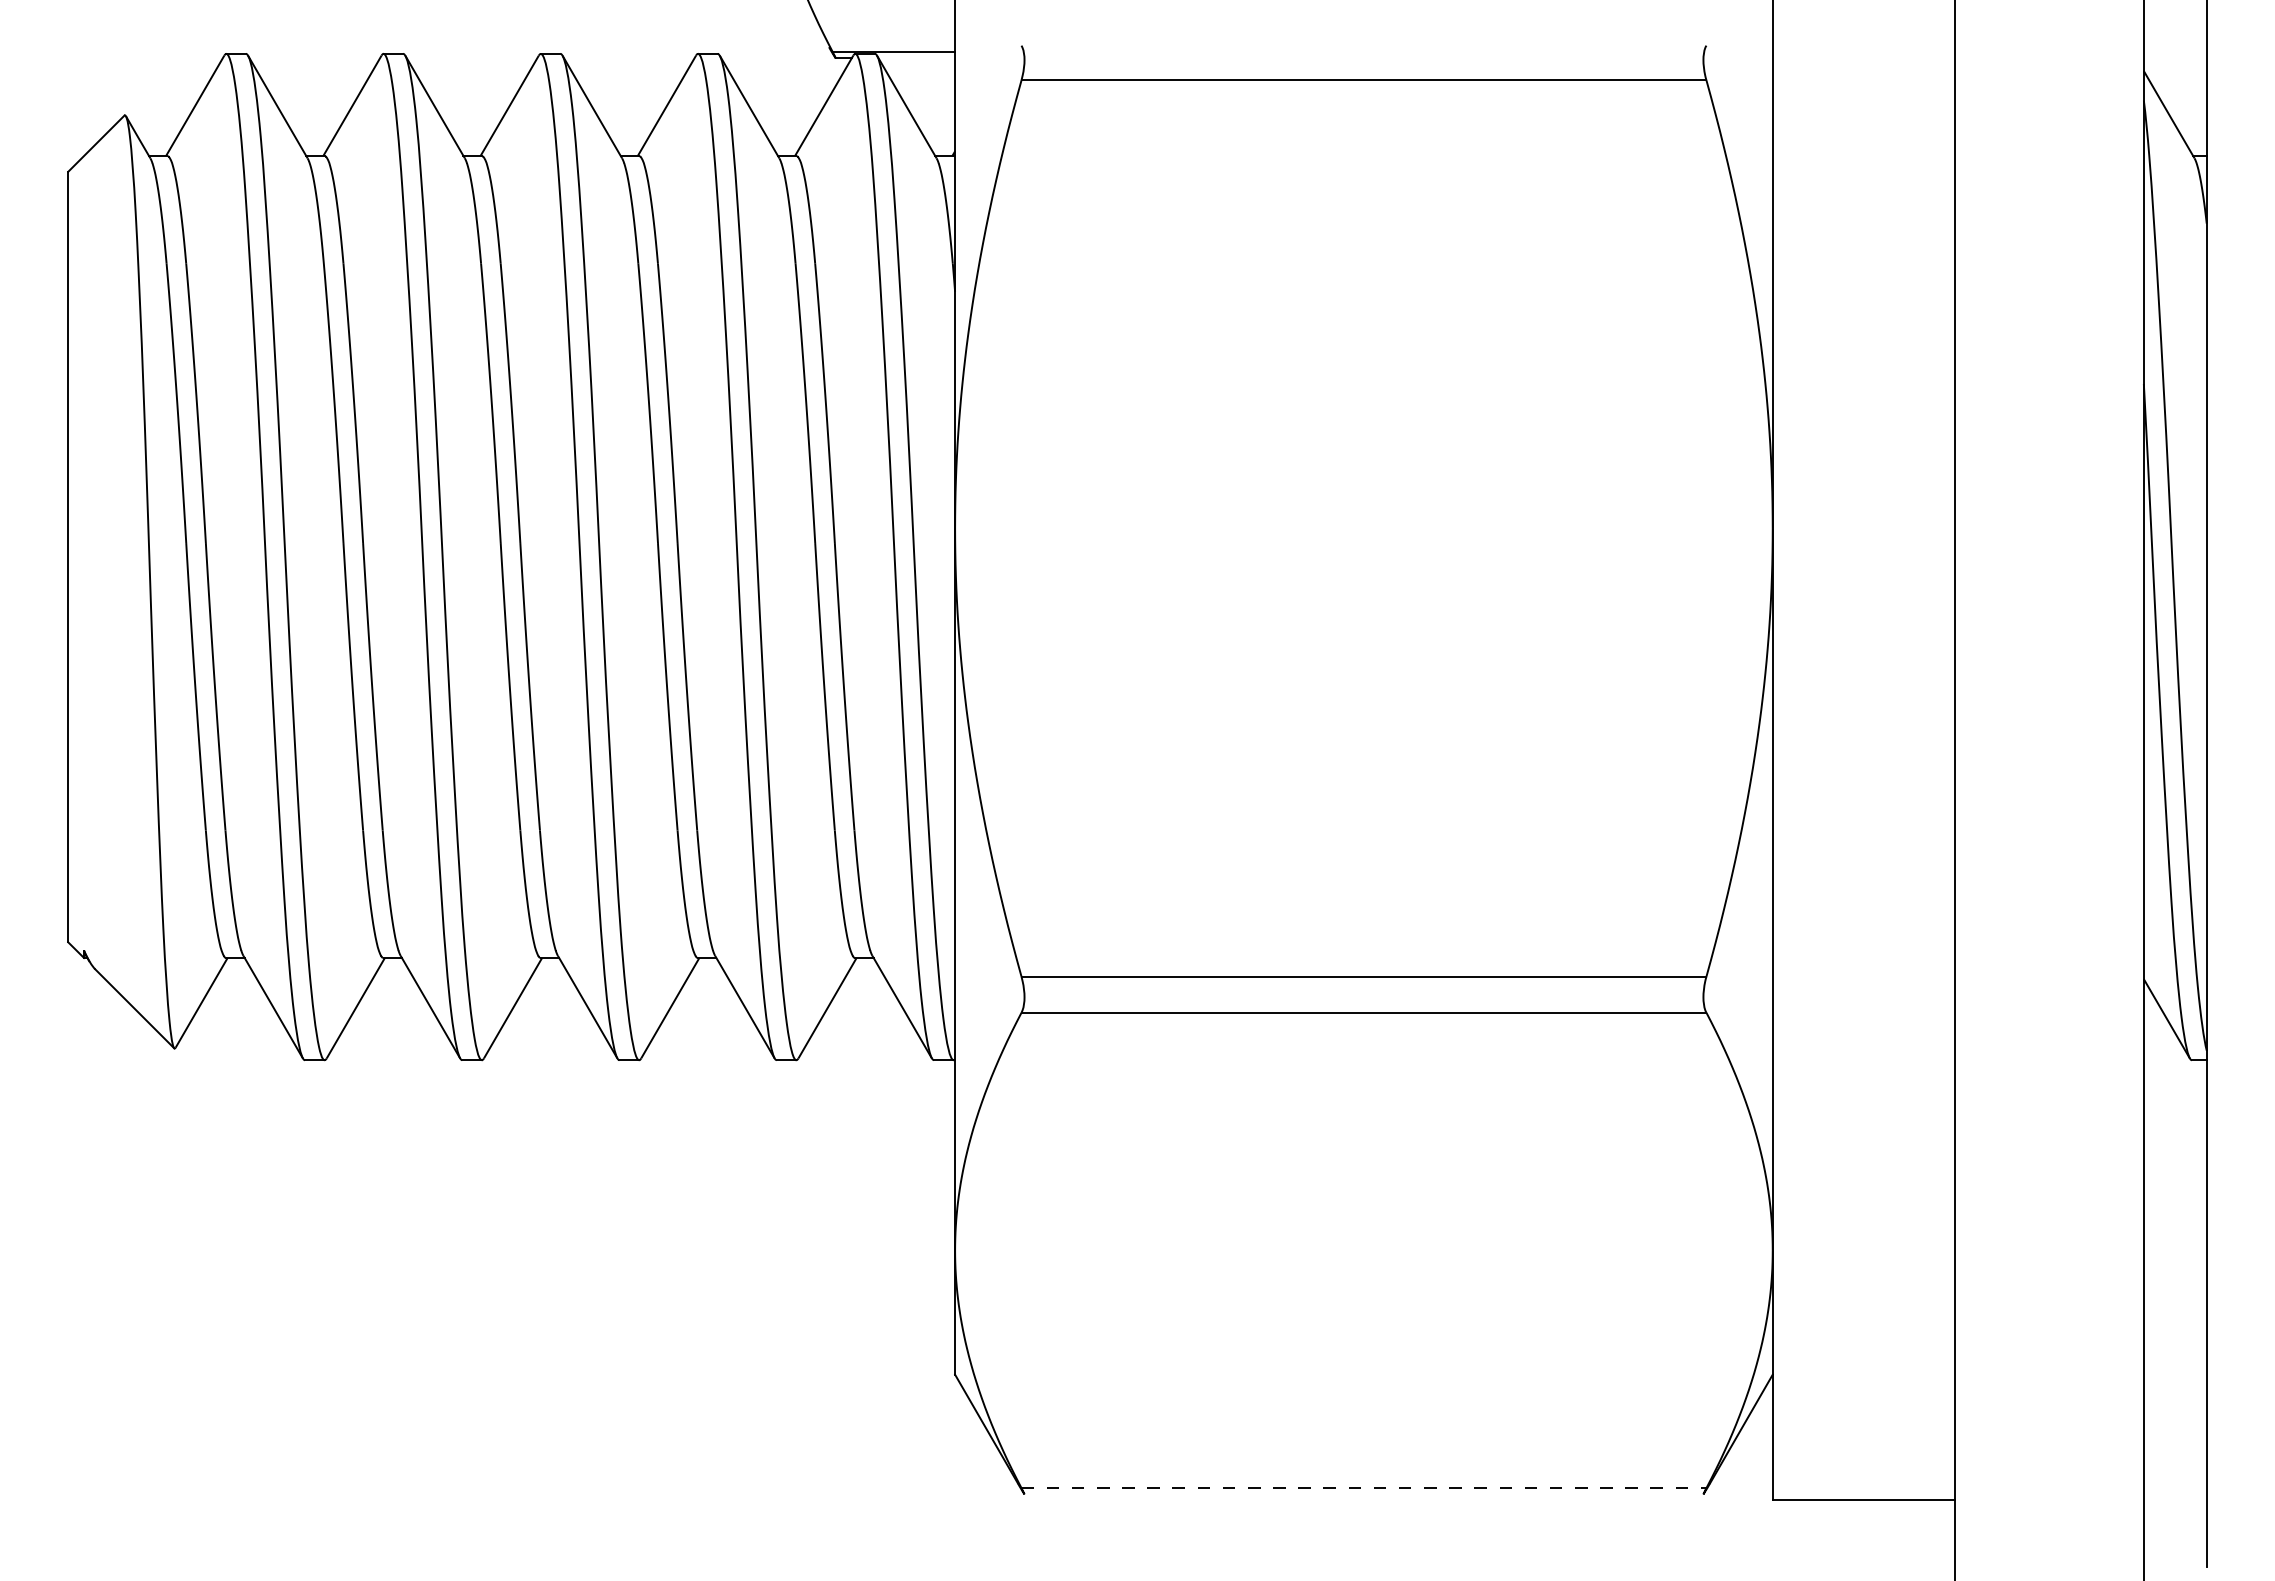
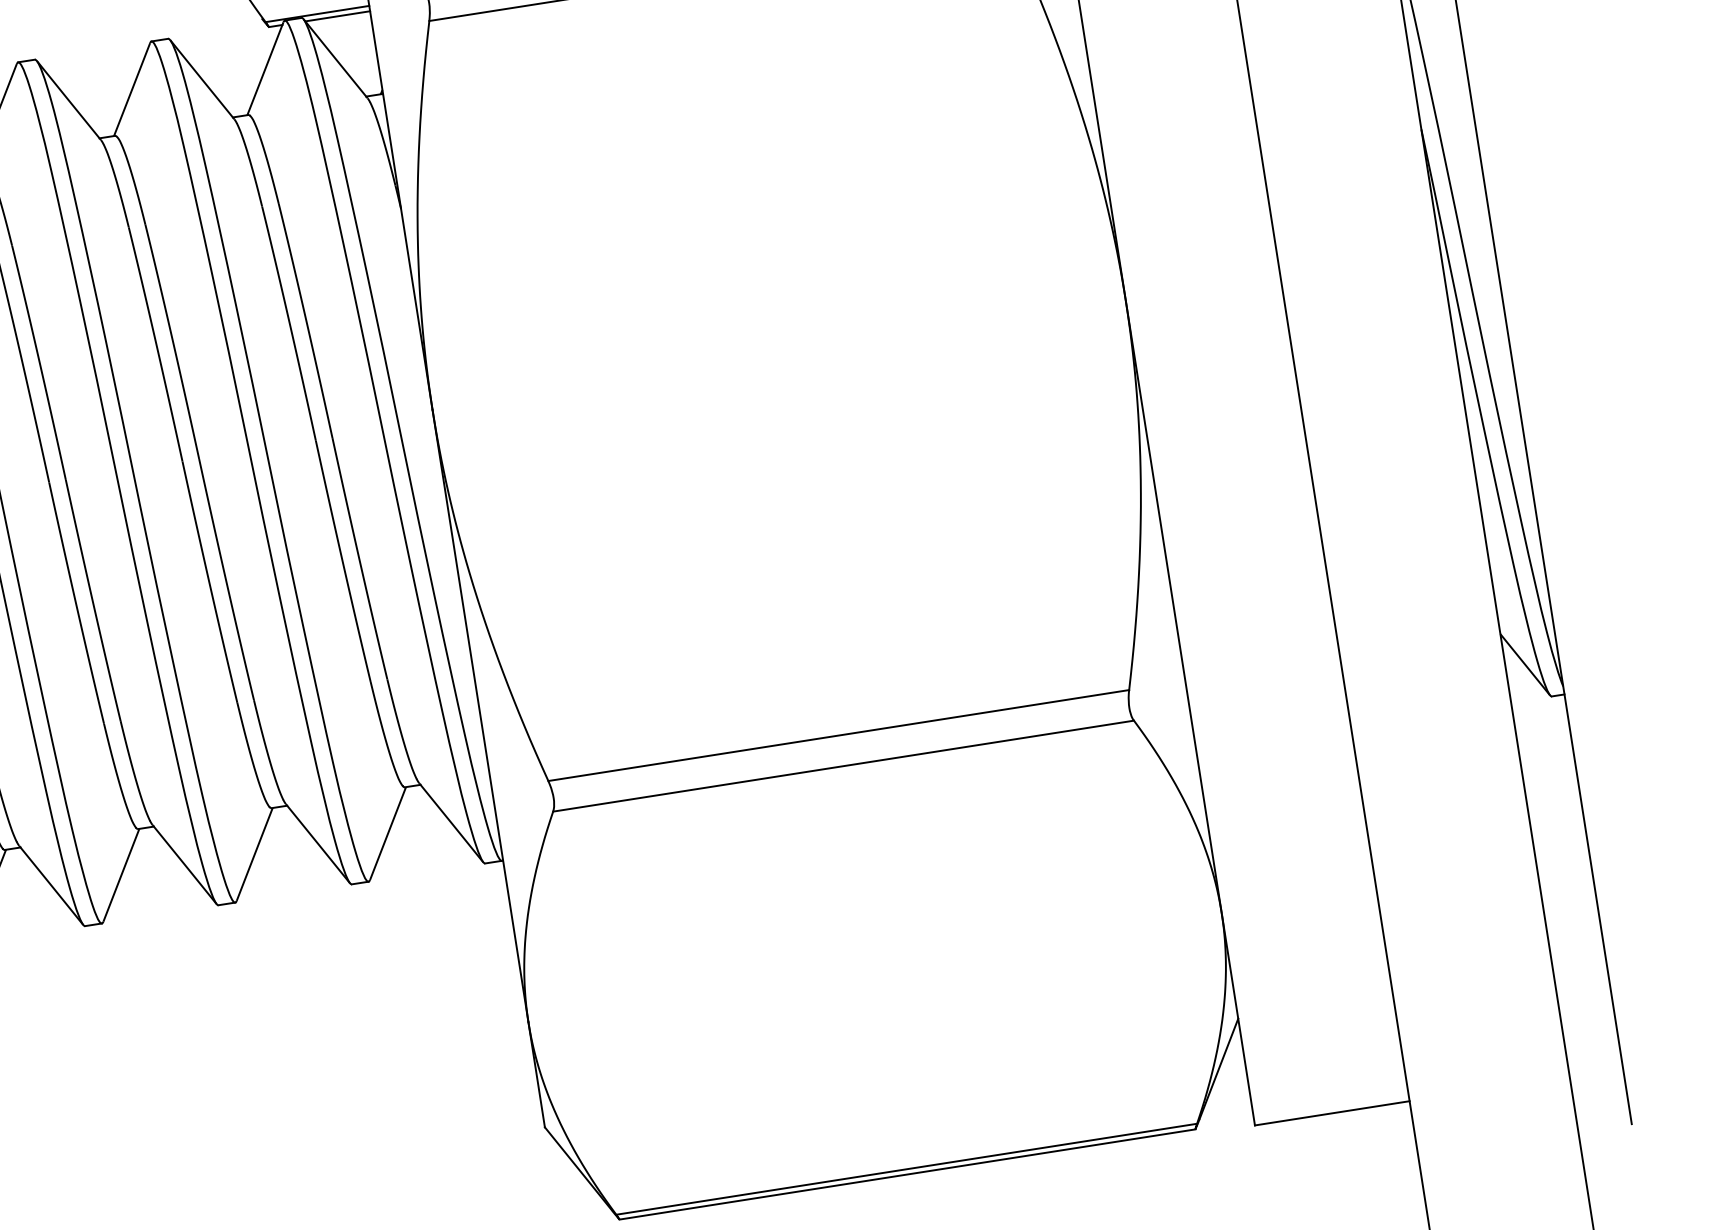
line: (916, 58) -> (337, 16), added
line: (1364, 1488) -> (907, 1169), dashed -> solid
line: (1363, 1494) -> (907, 1174), added

